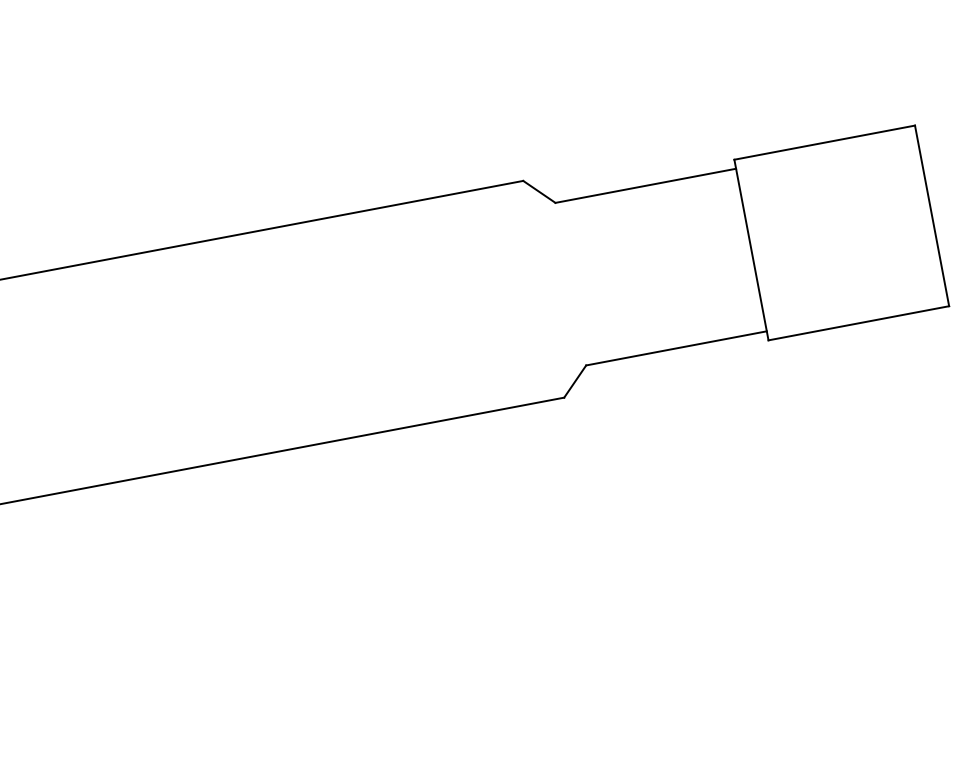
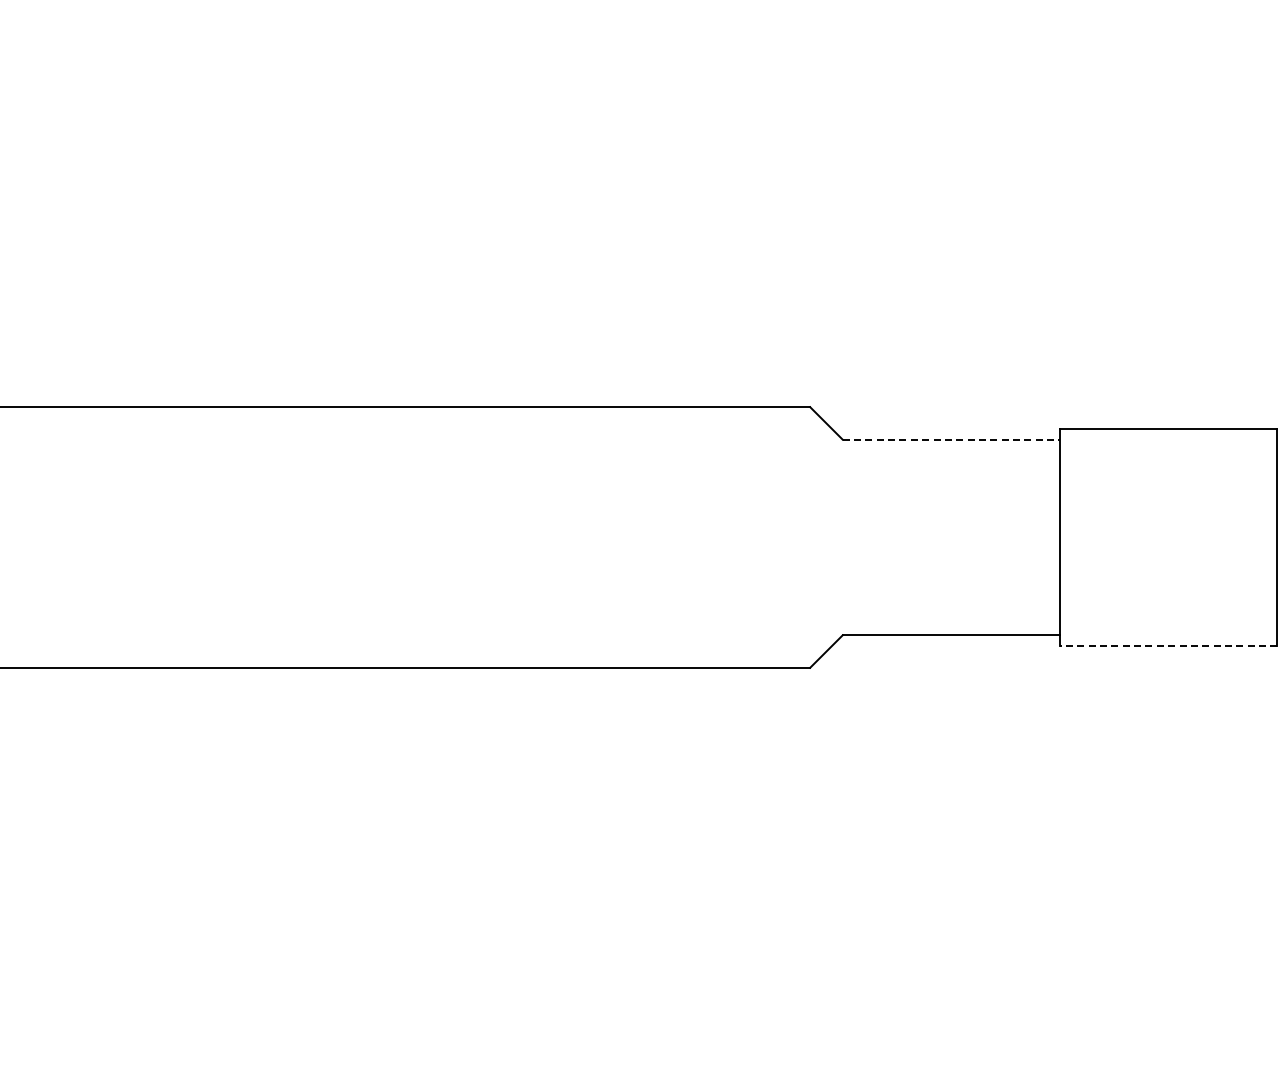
line: (645, 185) -> (951, 439), solid -> dashed
line: (858, 323) -> (1168, 646), solid -> dashed

